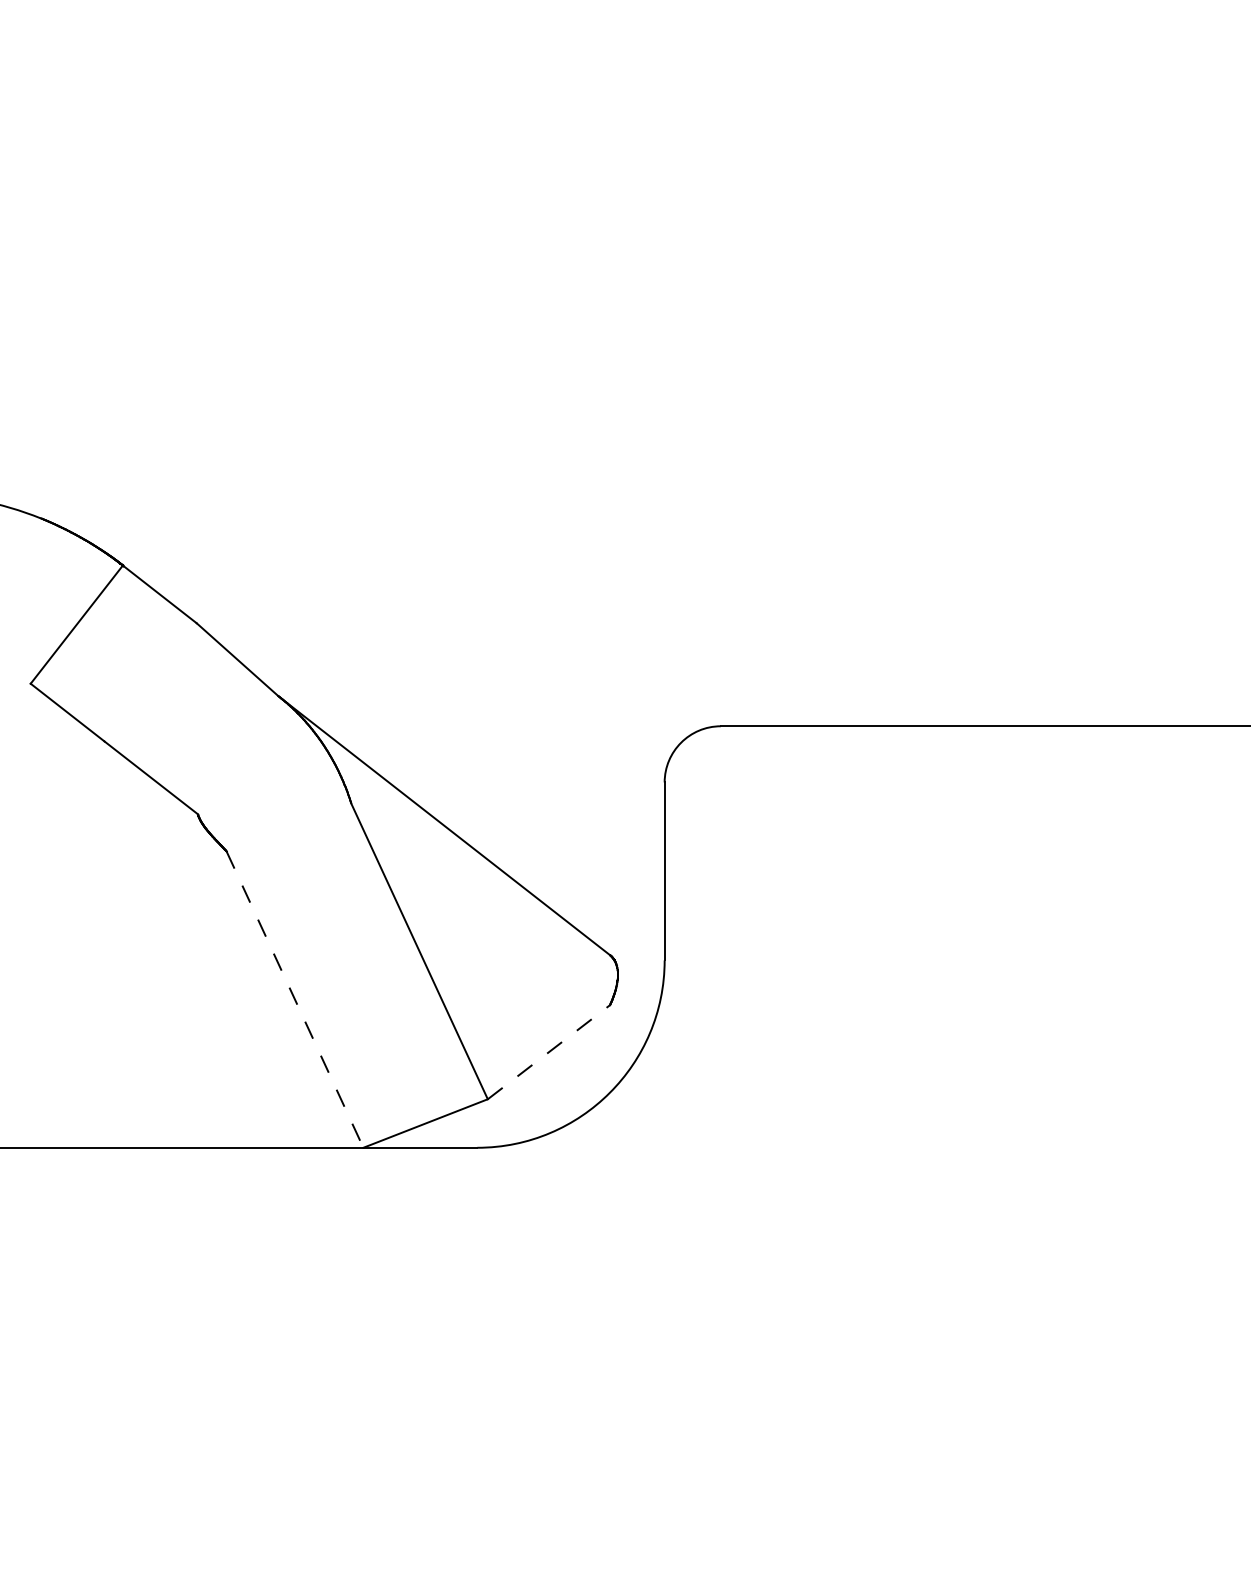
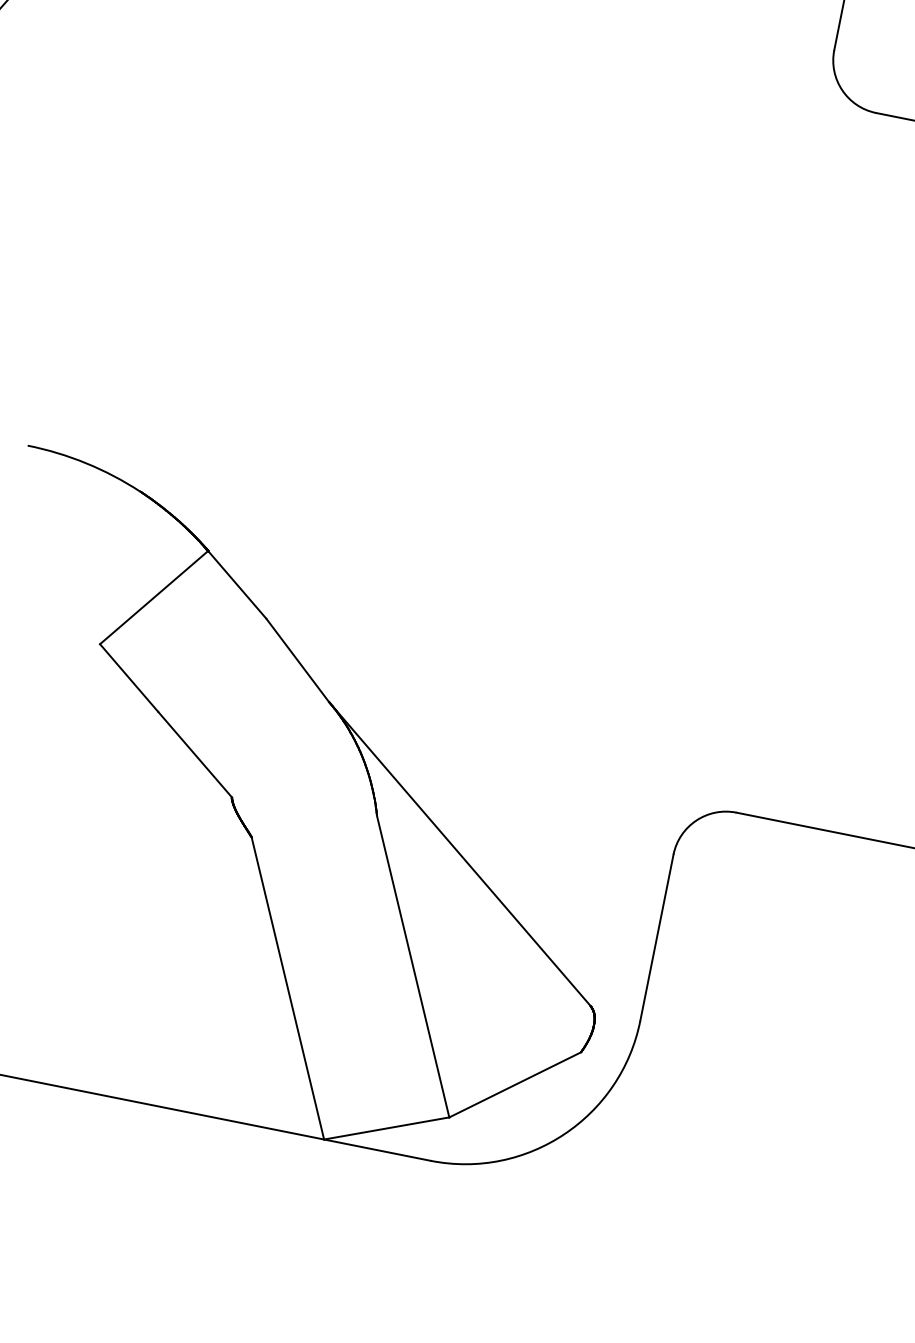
line: (295, 1000) -> (288, 989), dashed -> solid
line: (549, 1051) -> (515, 1084), dashed -> solid

